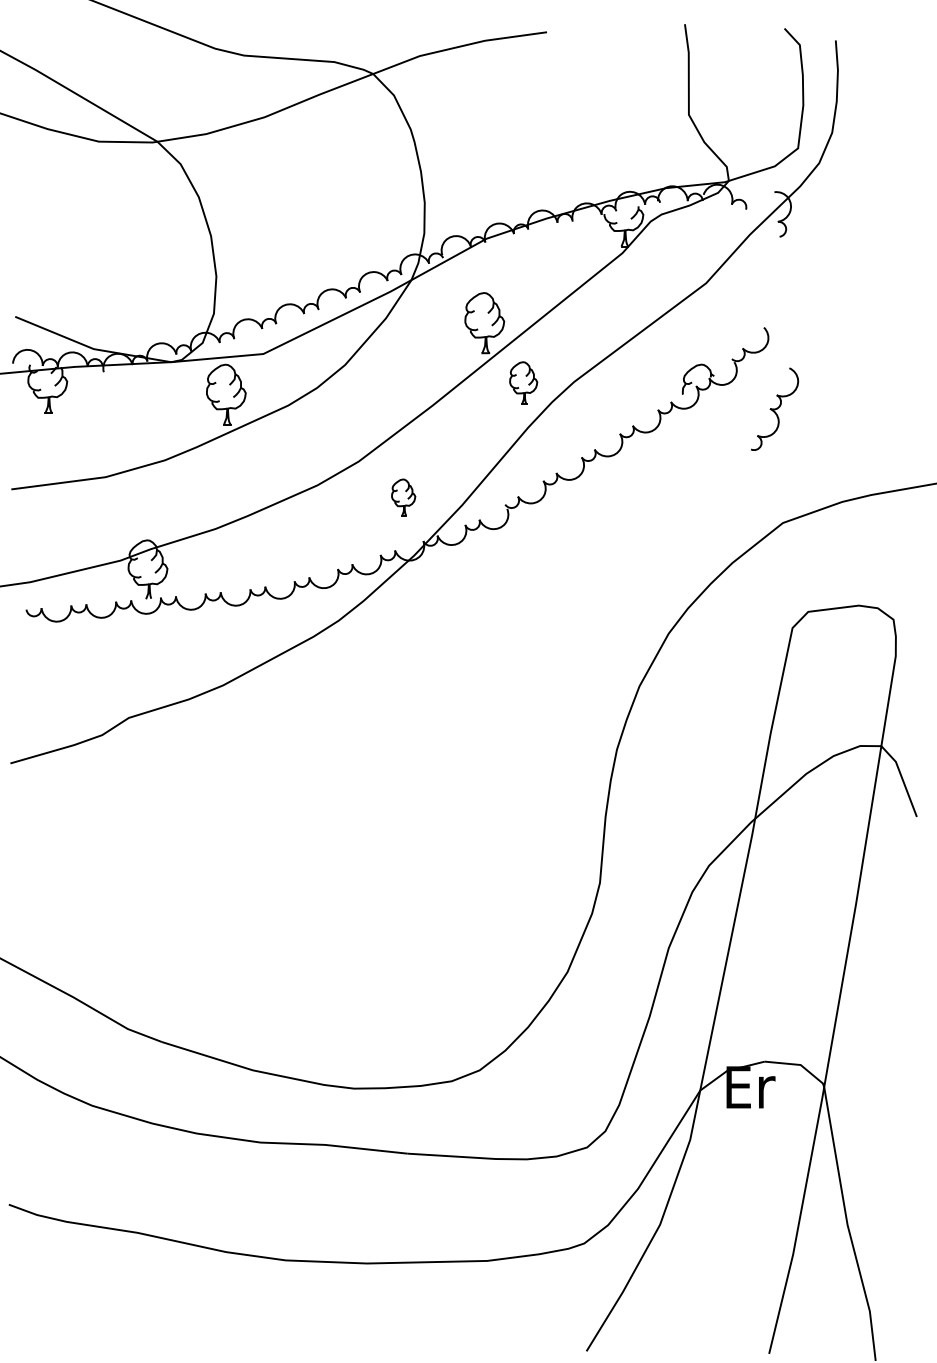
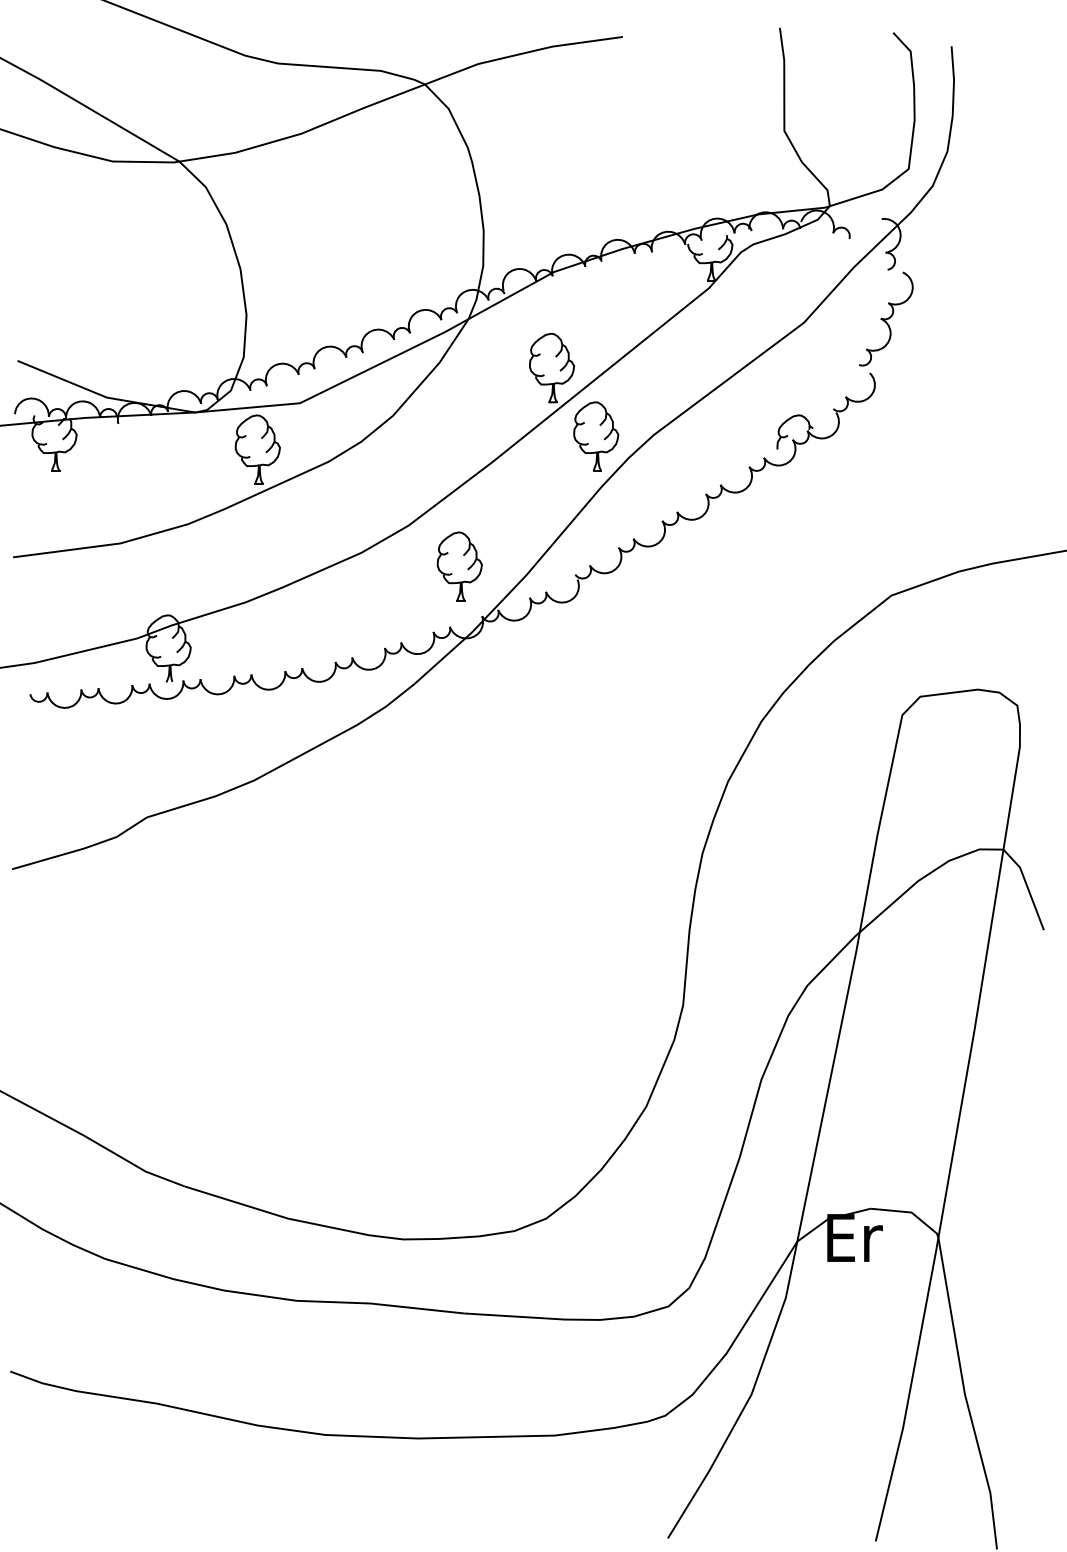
part: (523, 383) -> (596, 436), size x1.43
part: (775, 408) -> (886, 318), moved
part: (403, 497) -> (459, 566), size x1.67

